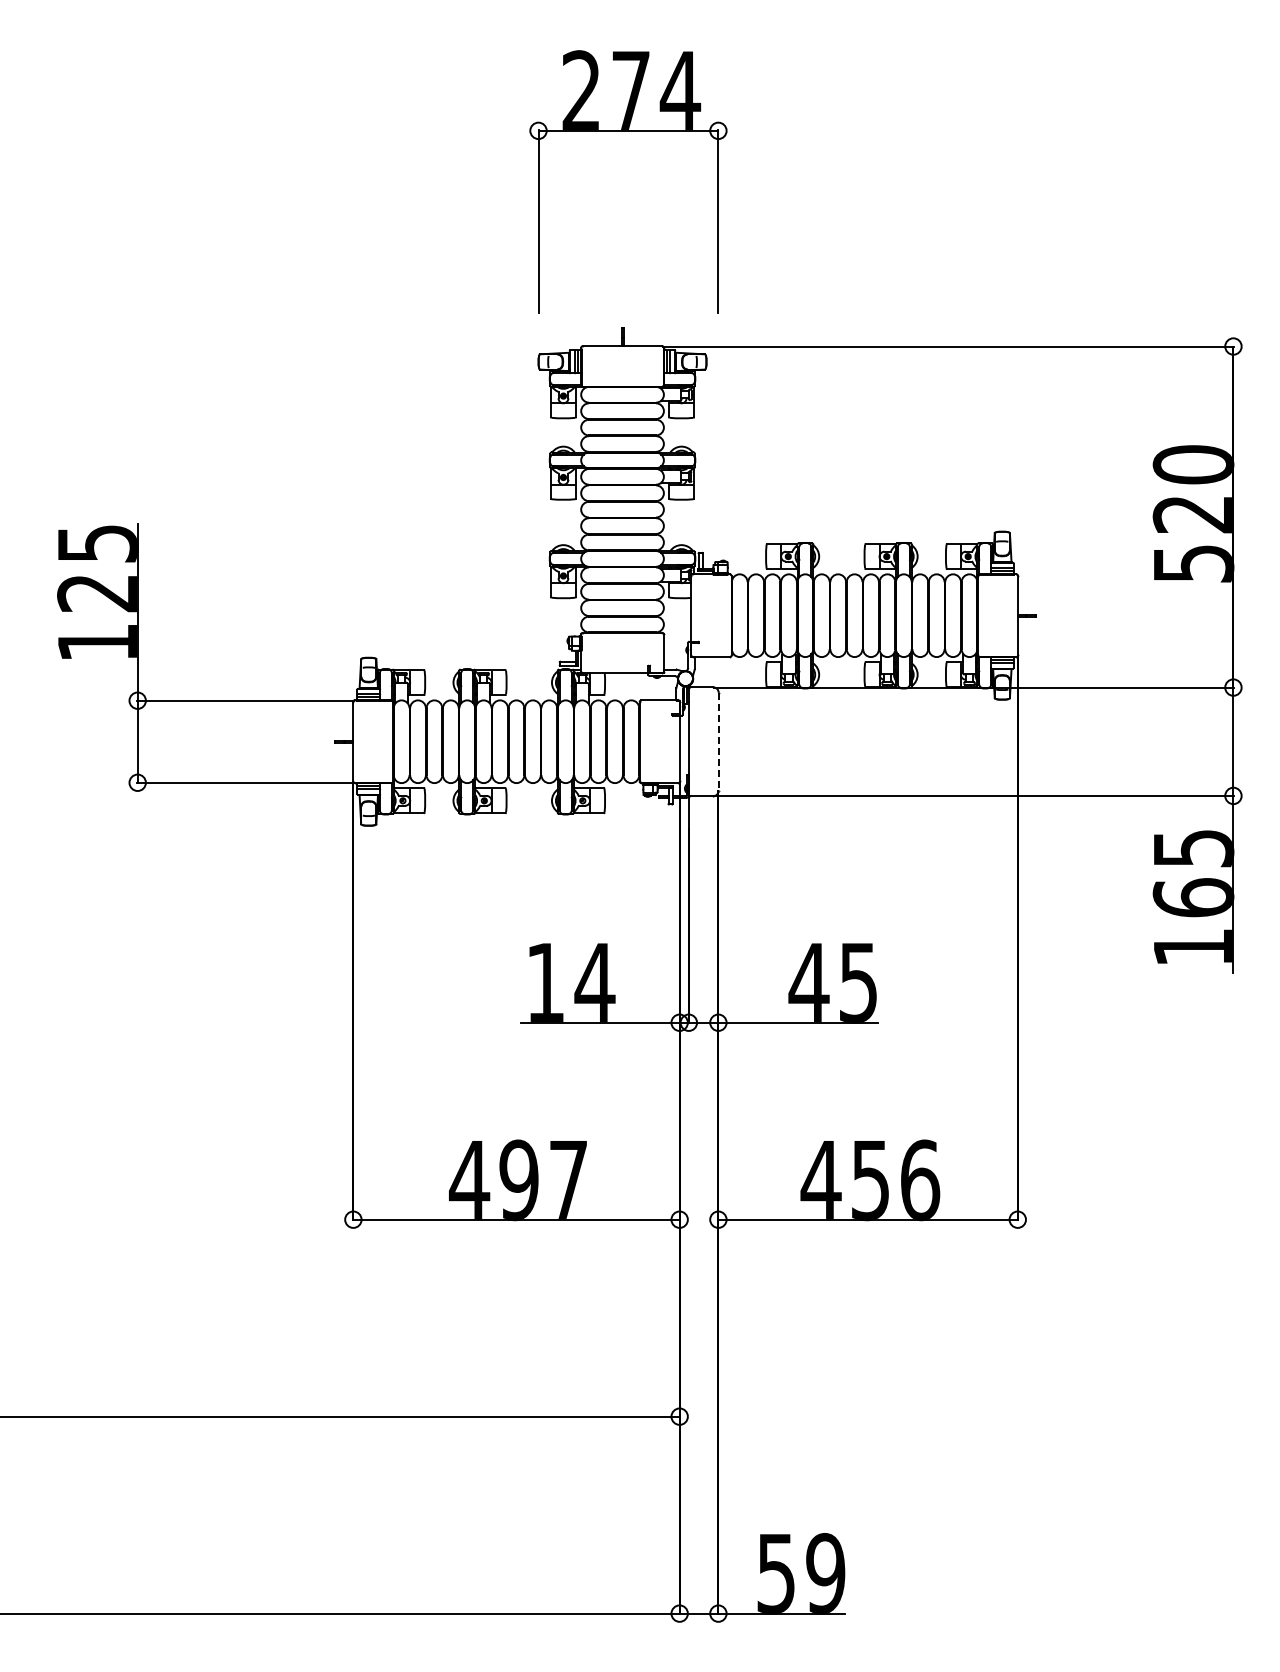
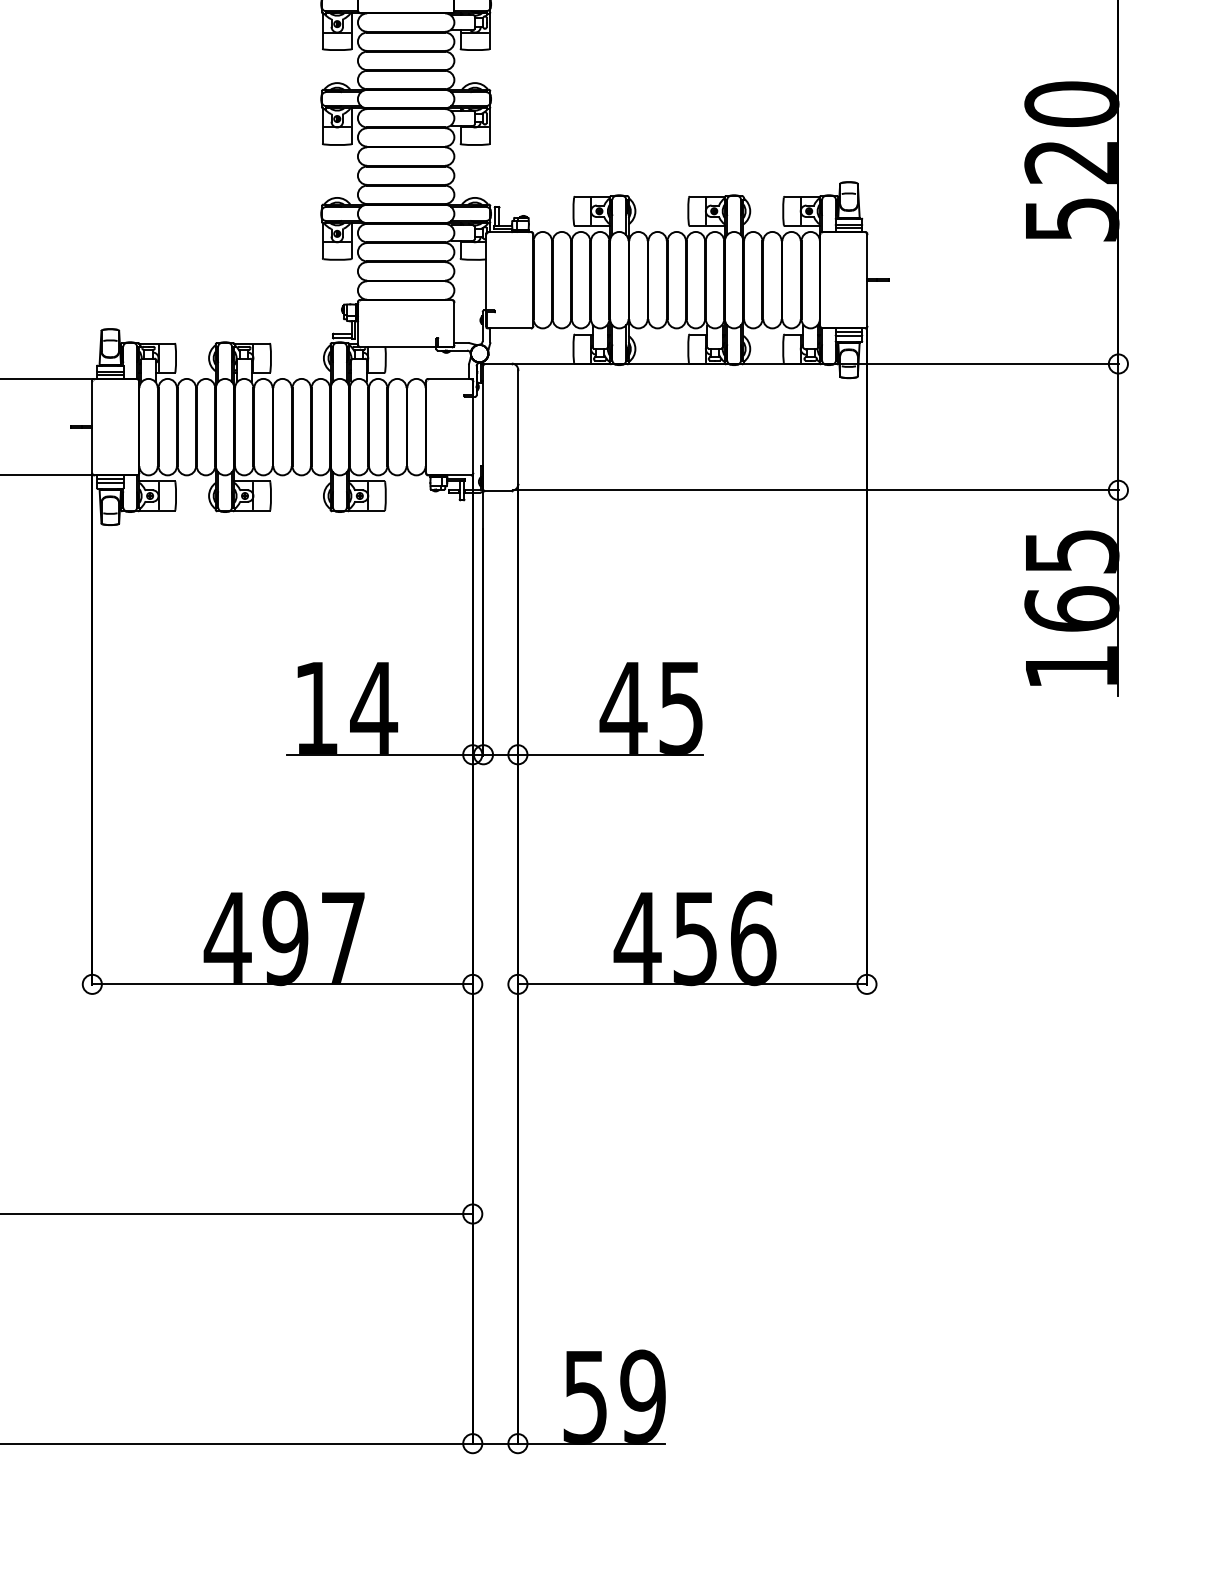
line: (718, 741) -> (518, 426), dashed -> solid

